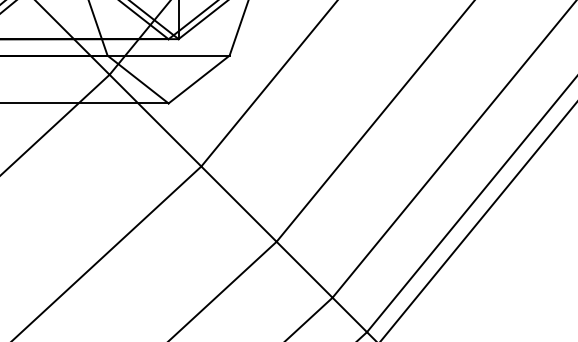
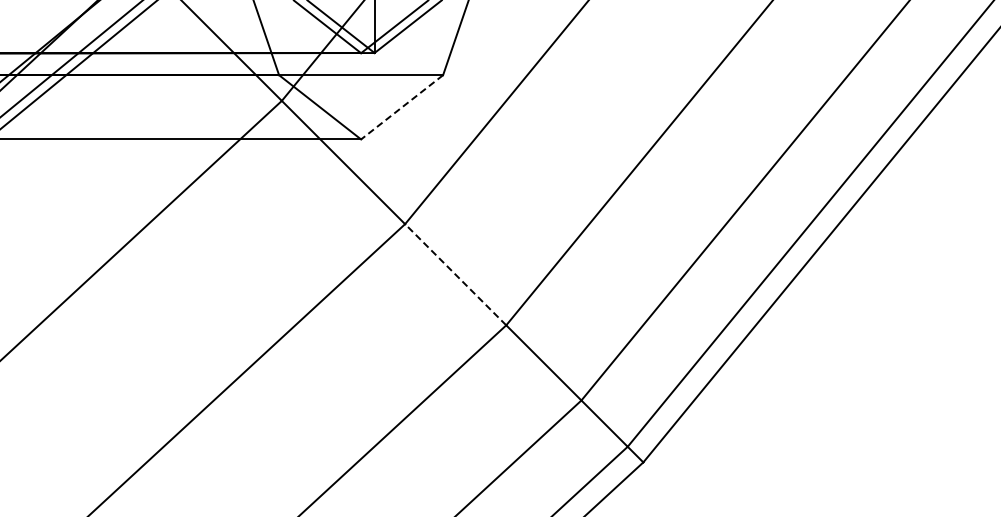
line: (198, 79) -> (401, 107), solid -> dashed
line: (238, 203) -> (455, 274), solid -> dashed

